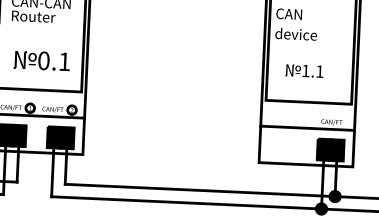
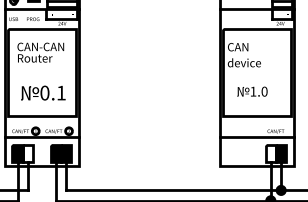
text: (319, 71) -> (264, 91), 1.1 -> 1.0
fill: (18, 135) -> (27, 153), removed
fill: (323, 149) -> (270, 153), removed

